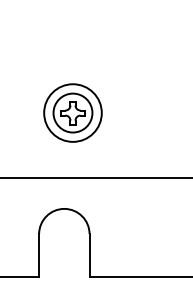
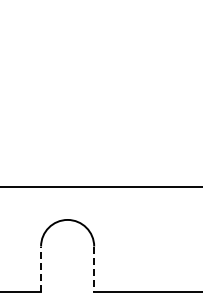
part: (72, 112) -> (76, 118), removed
line: (39, 255) -> (41, 269), solid -> dashed
line: (89, 255) -> (94, 269), solid -> dashed

